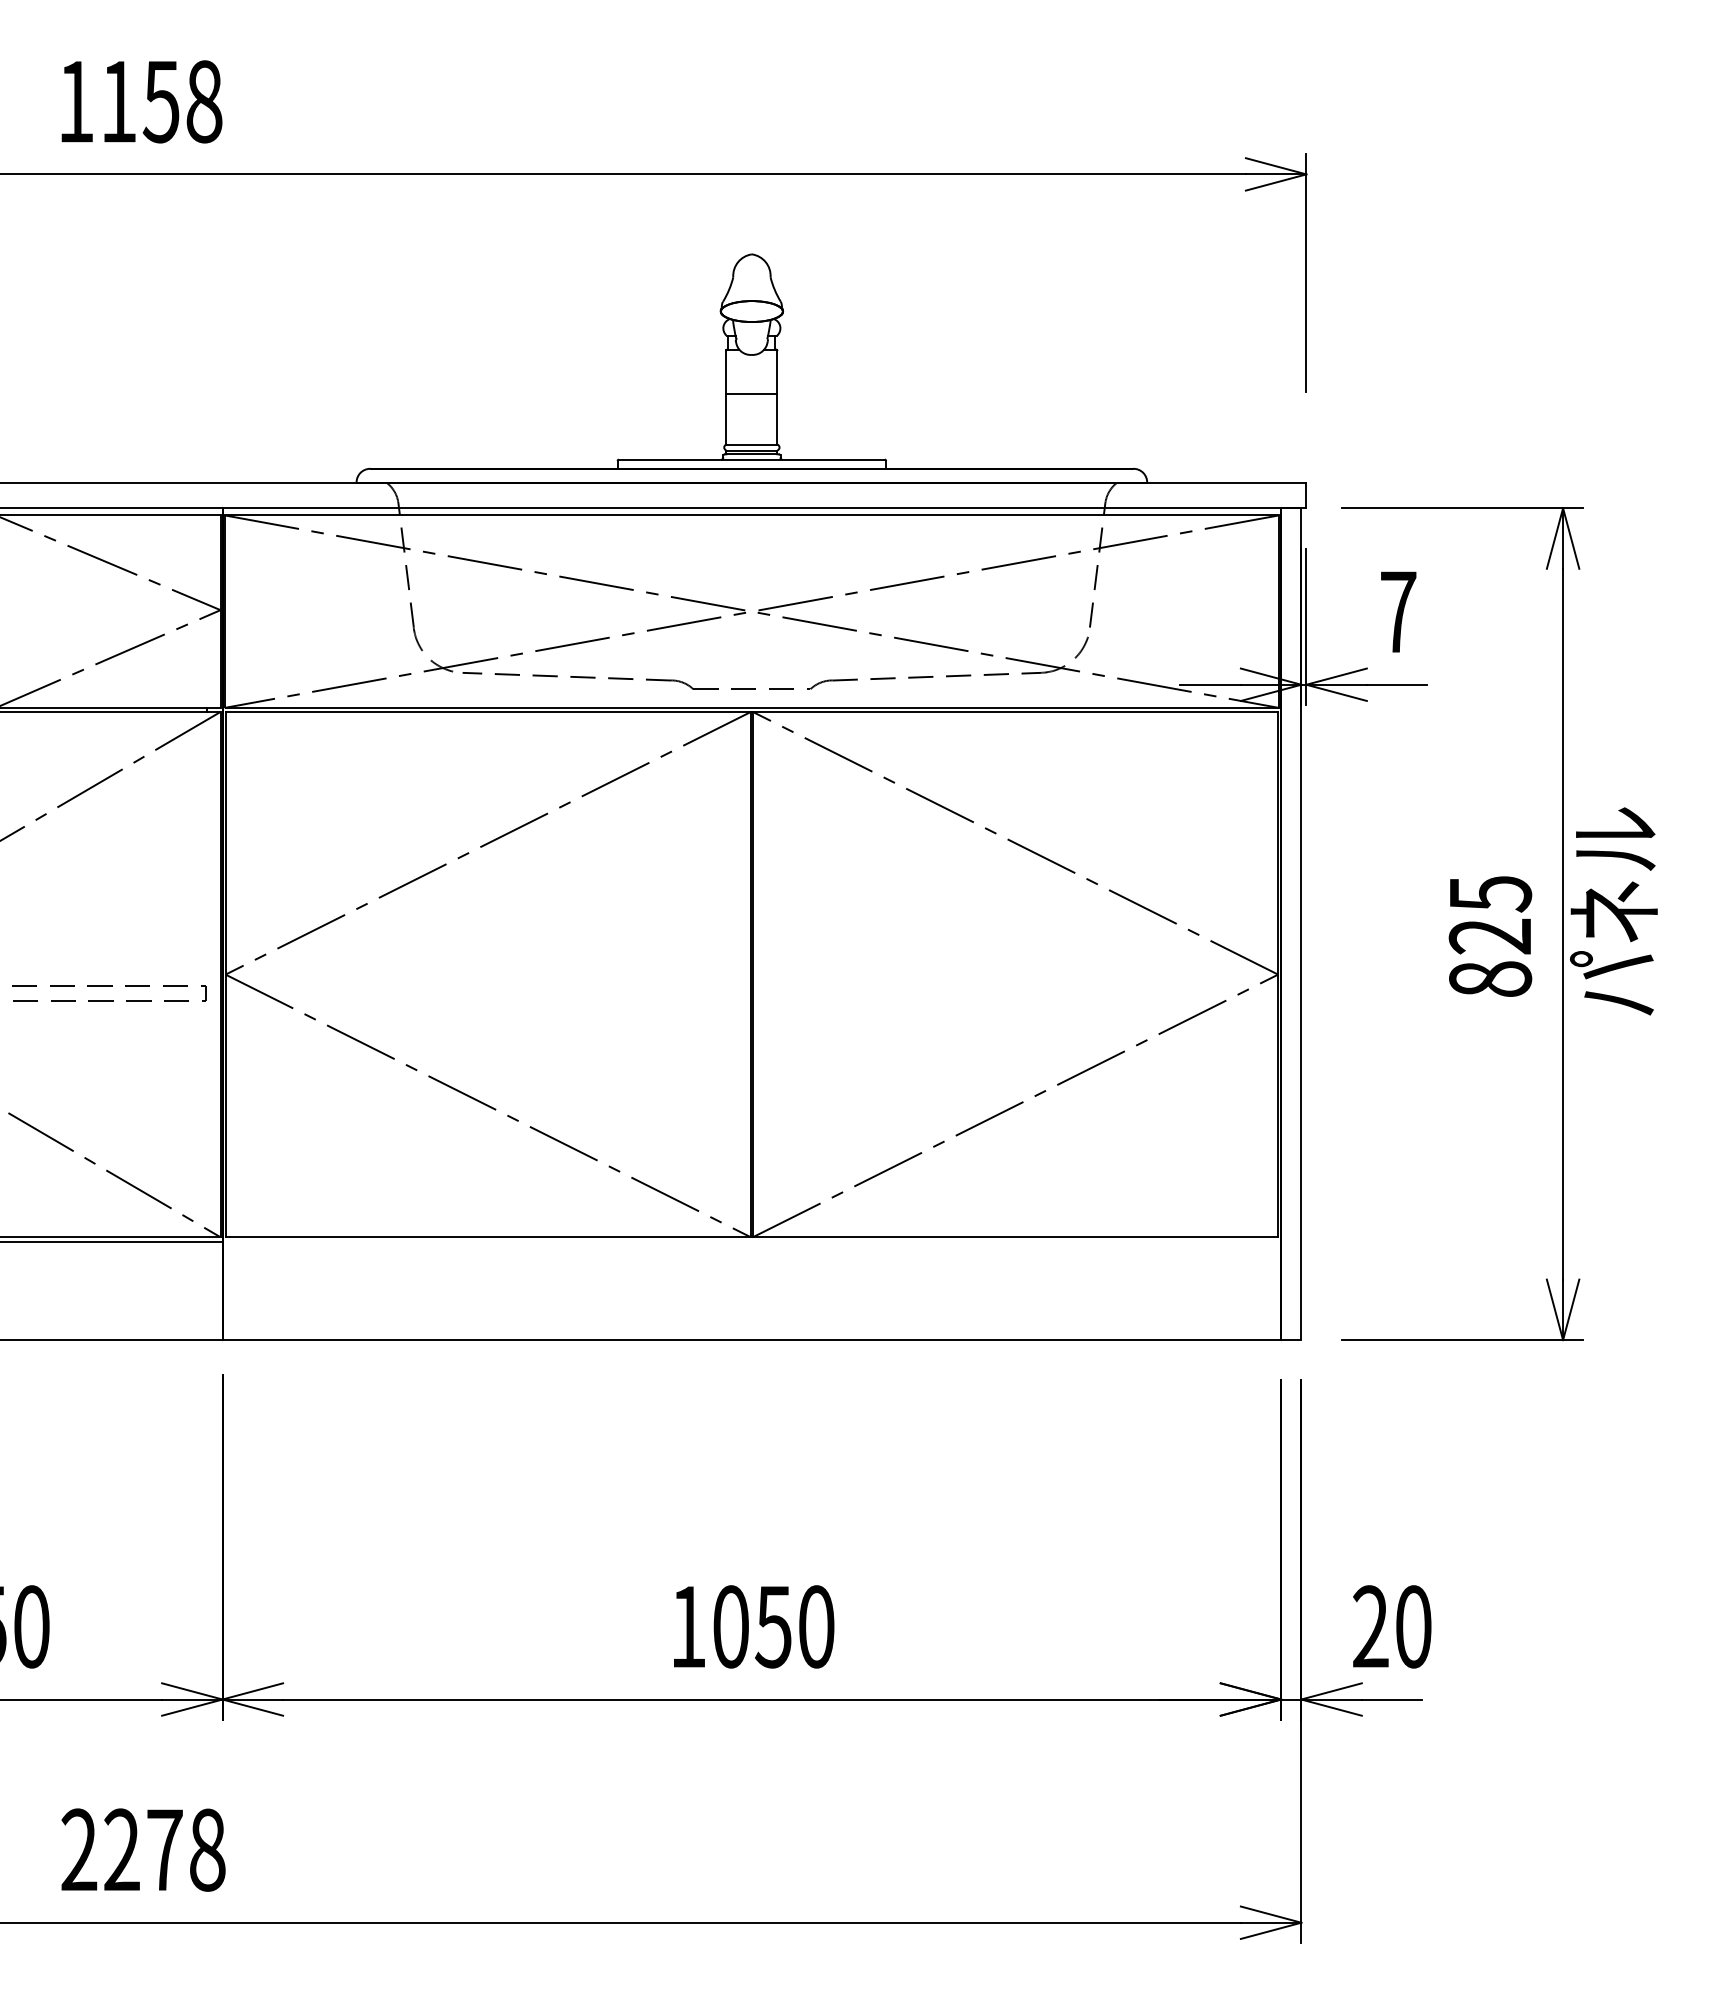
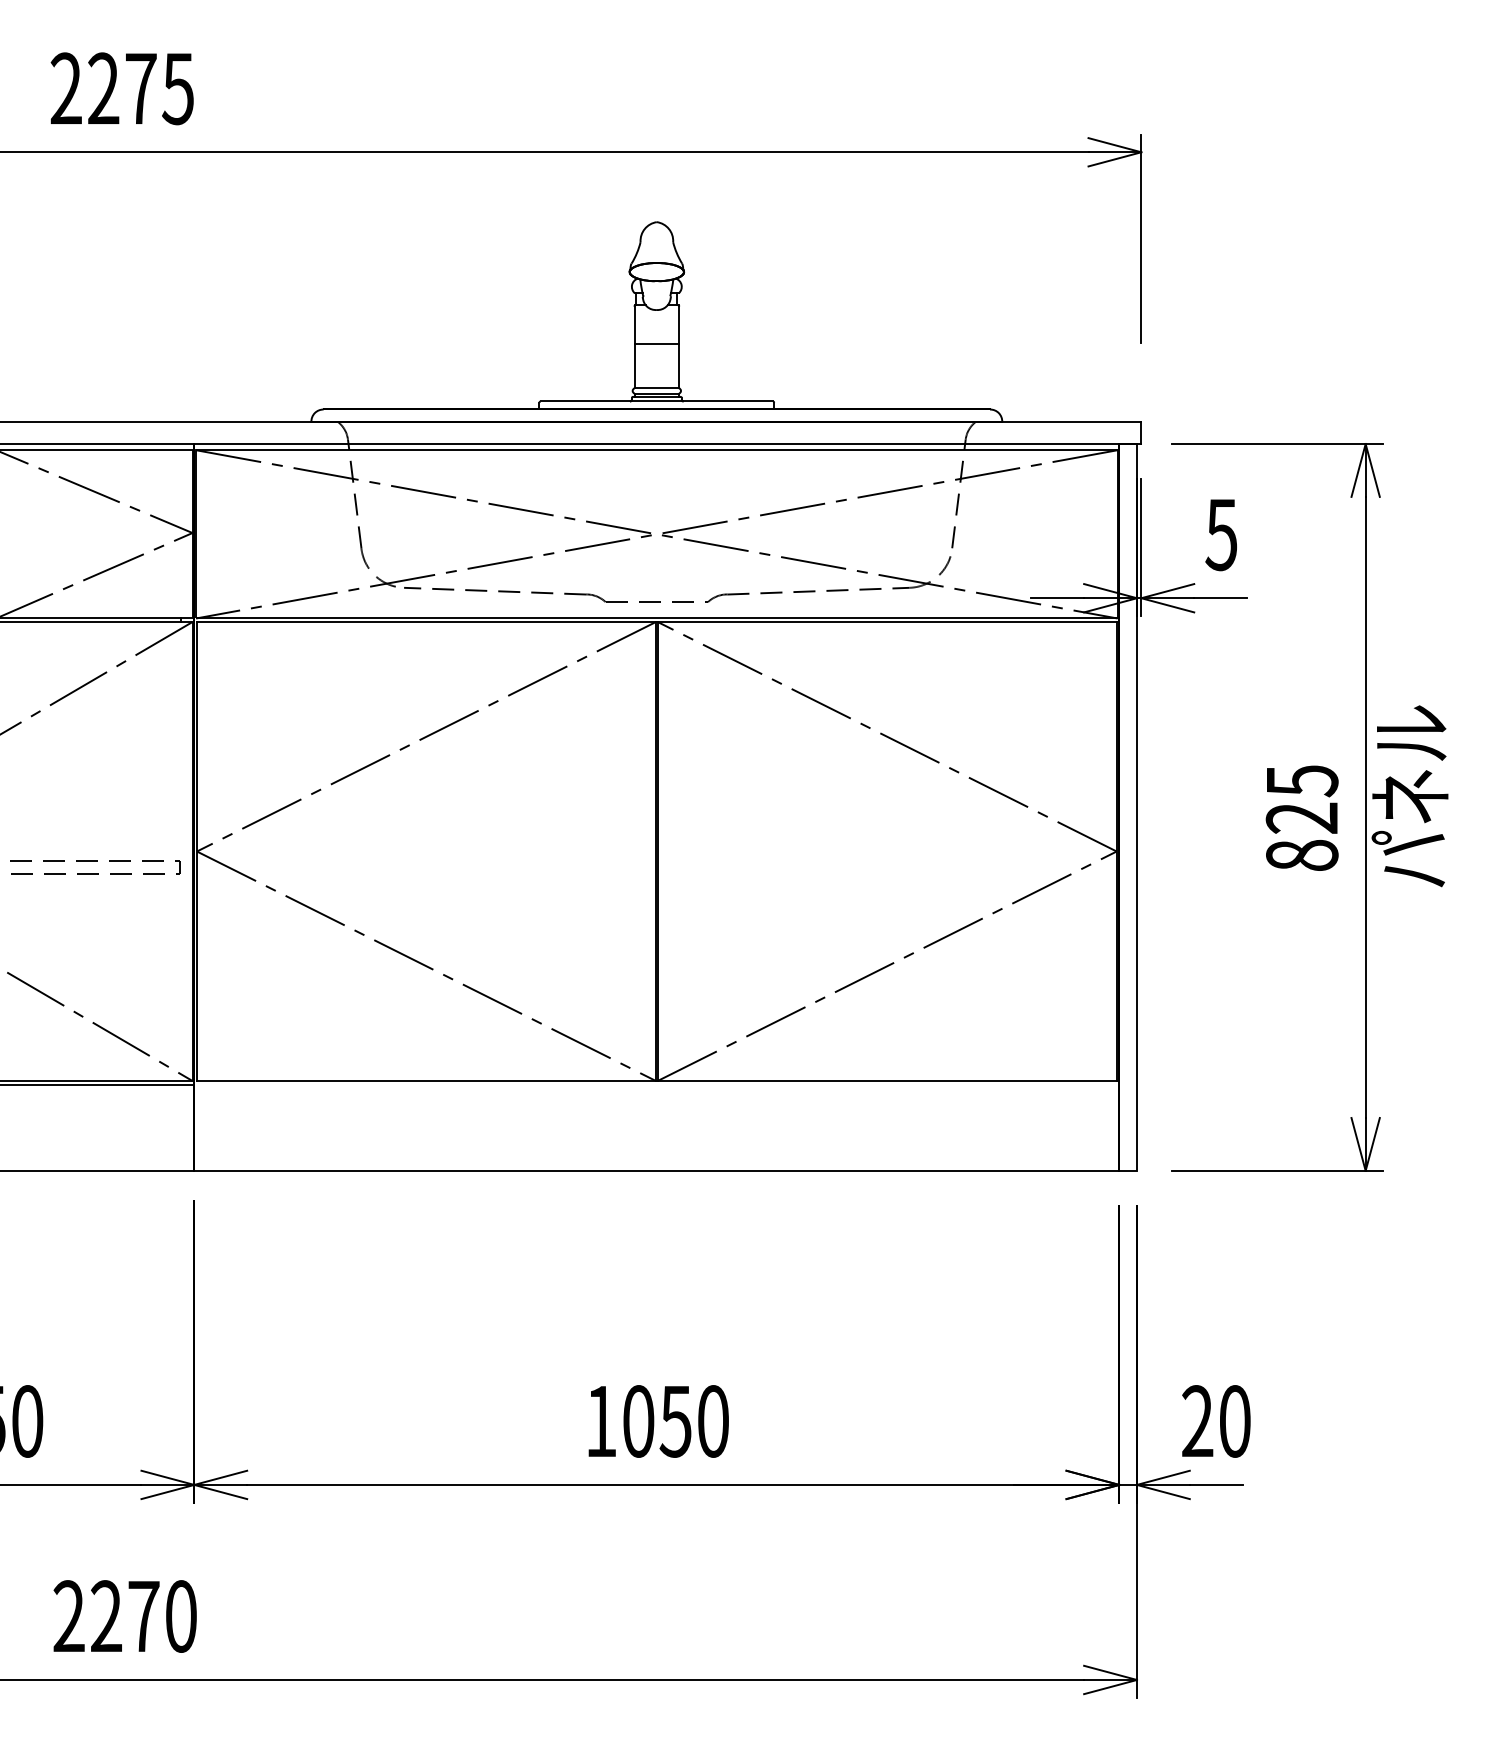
text: (140, 101) -> (122, 88), 1158 -> 2275
text: (1397, 612) -> (1220, 535), 7 -> 5
text: (207, 1849) -> (181, 1615), 2278 -> 2270

